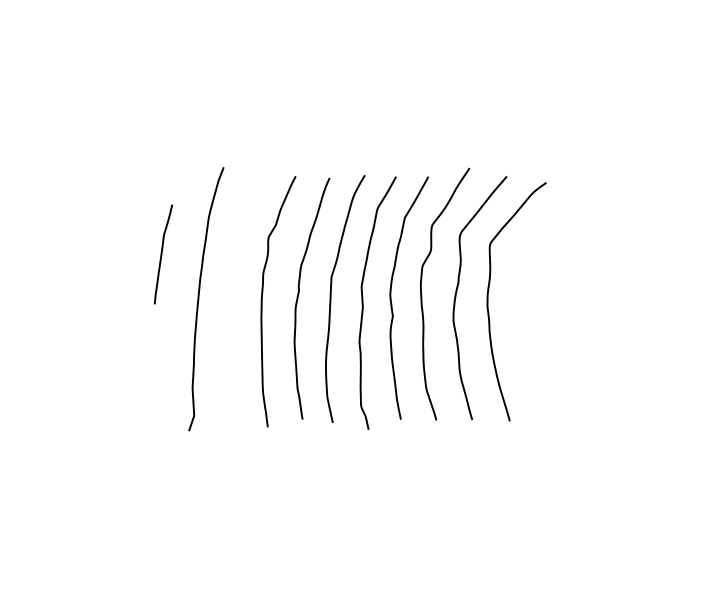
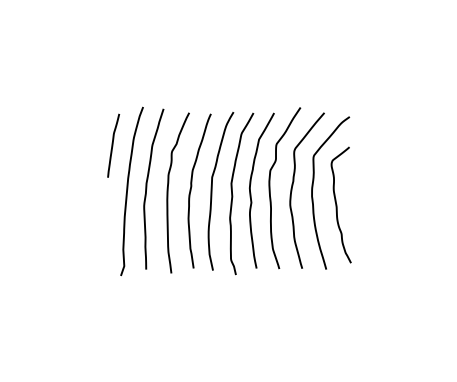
curve: (163, 253) -> (113, 145), moved
curve: (230, 294) -> (147, 188), added
curve: (527, 319) -> (337, 204), added

